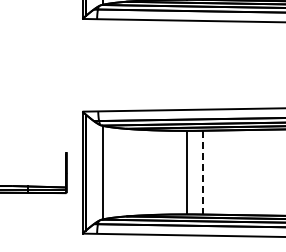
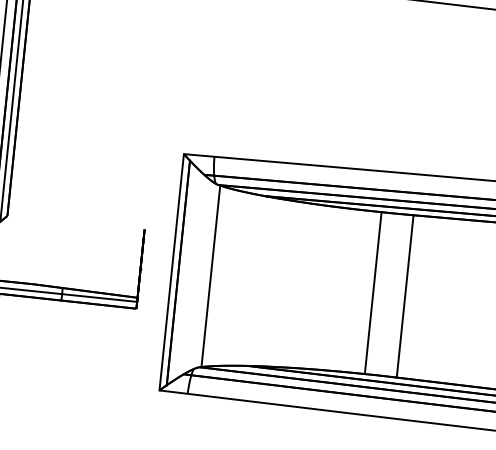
line: (203, 172) -> (406, 296), dashed -> solid

